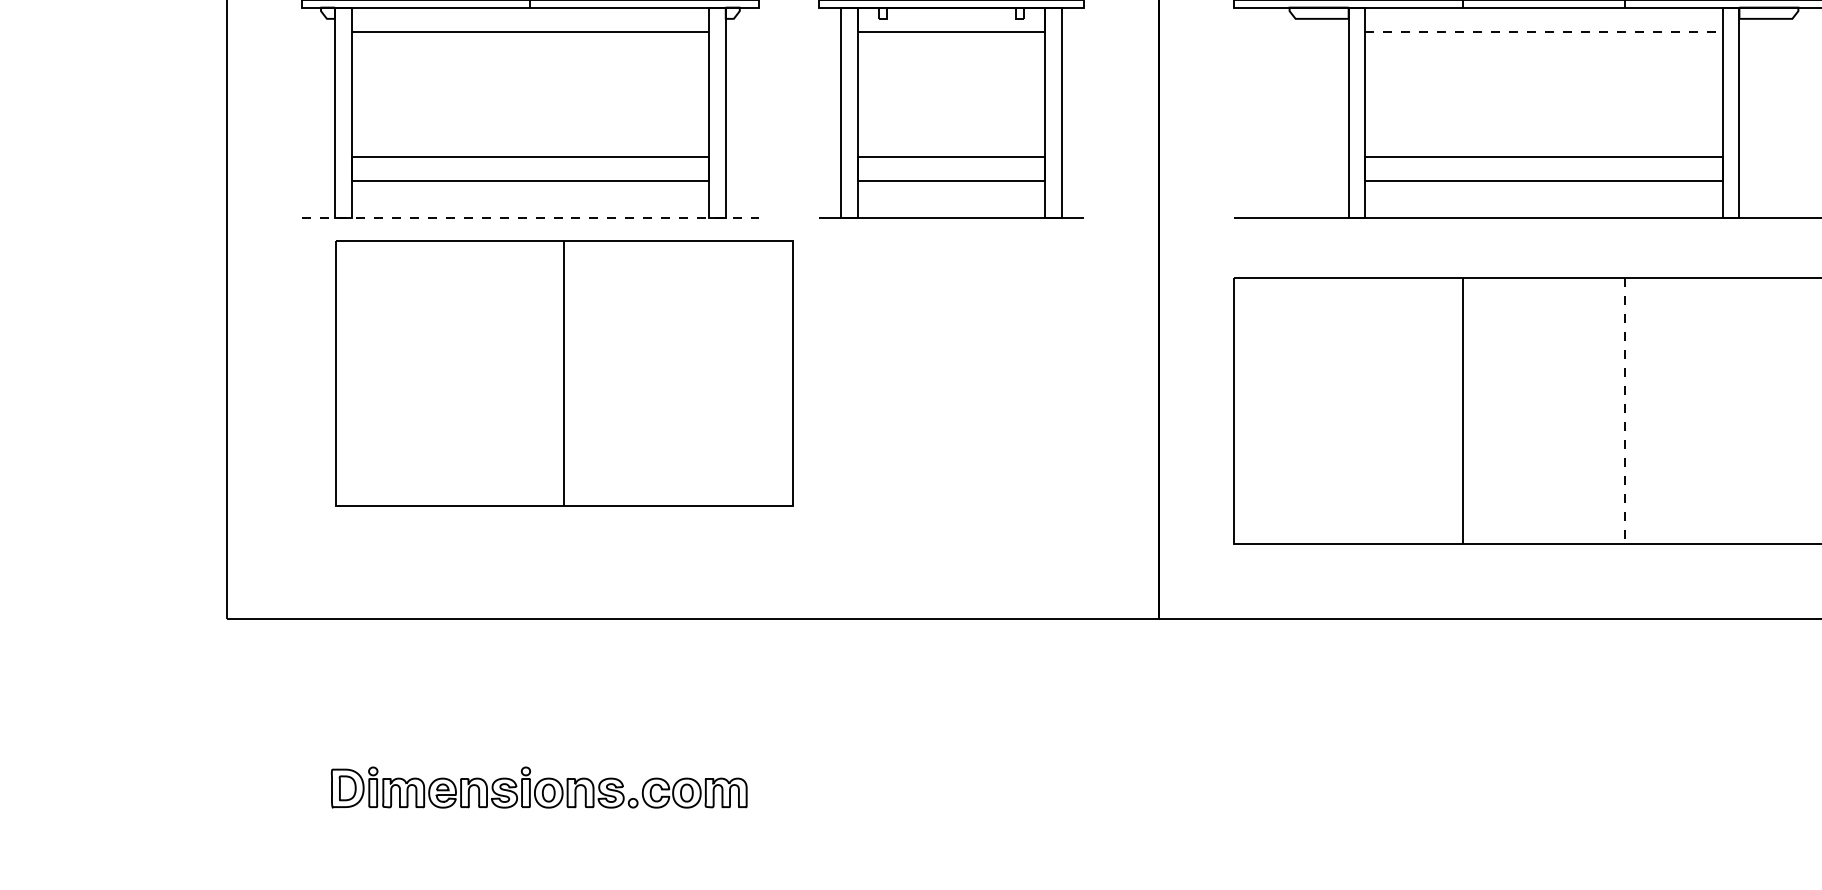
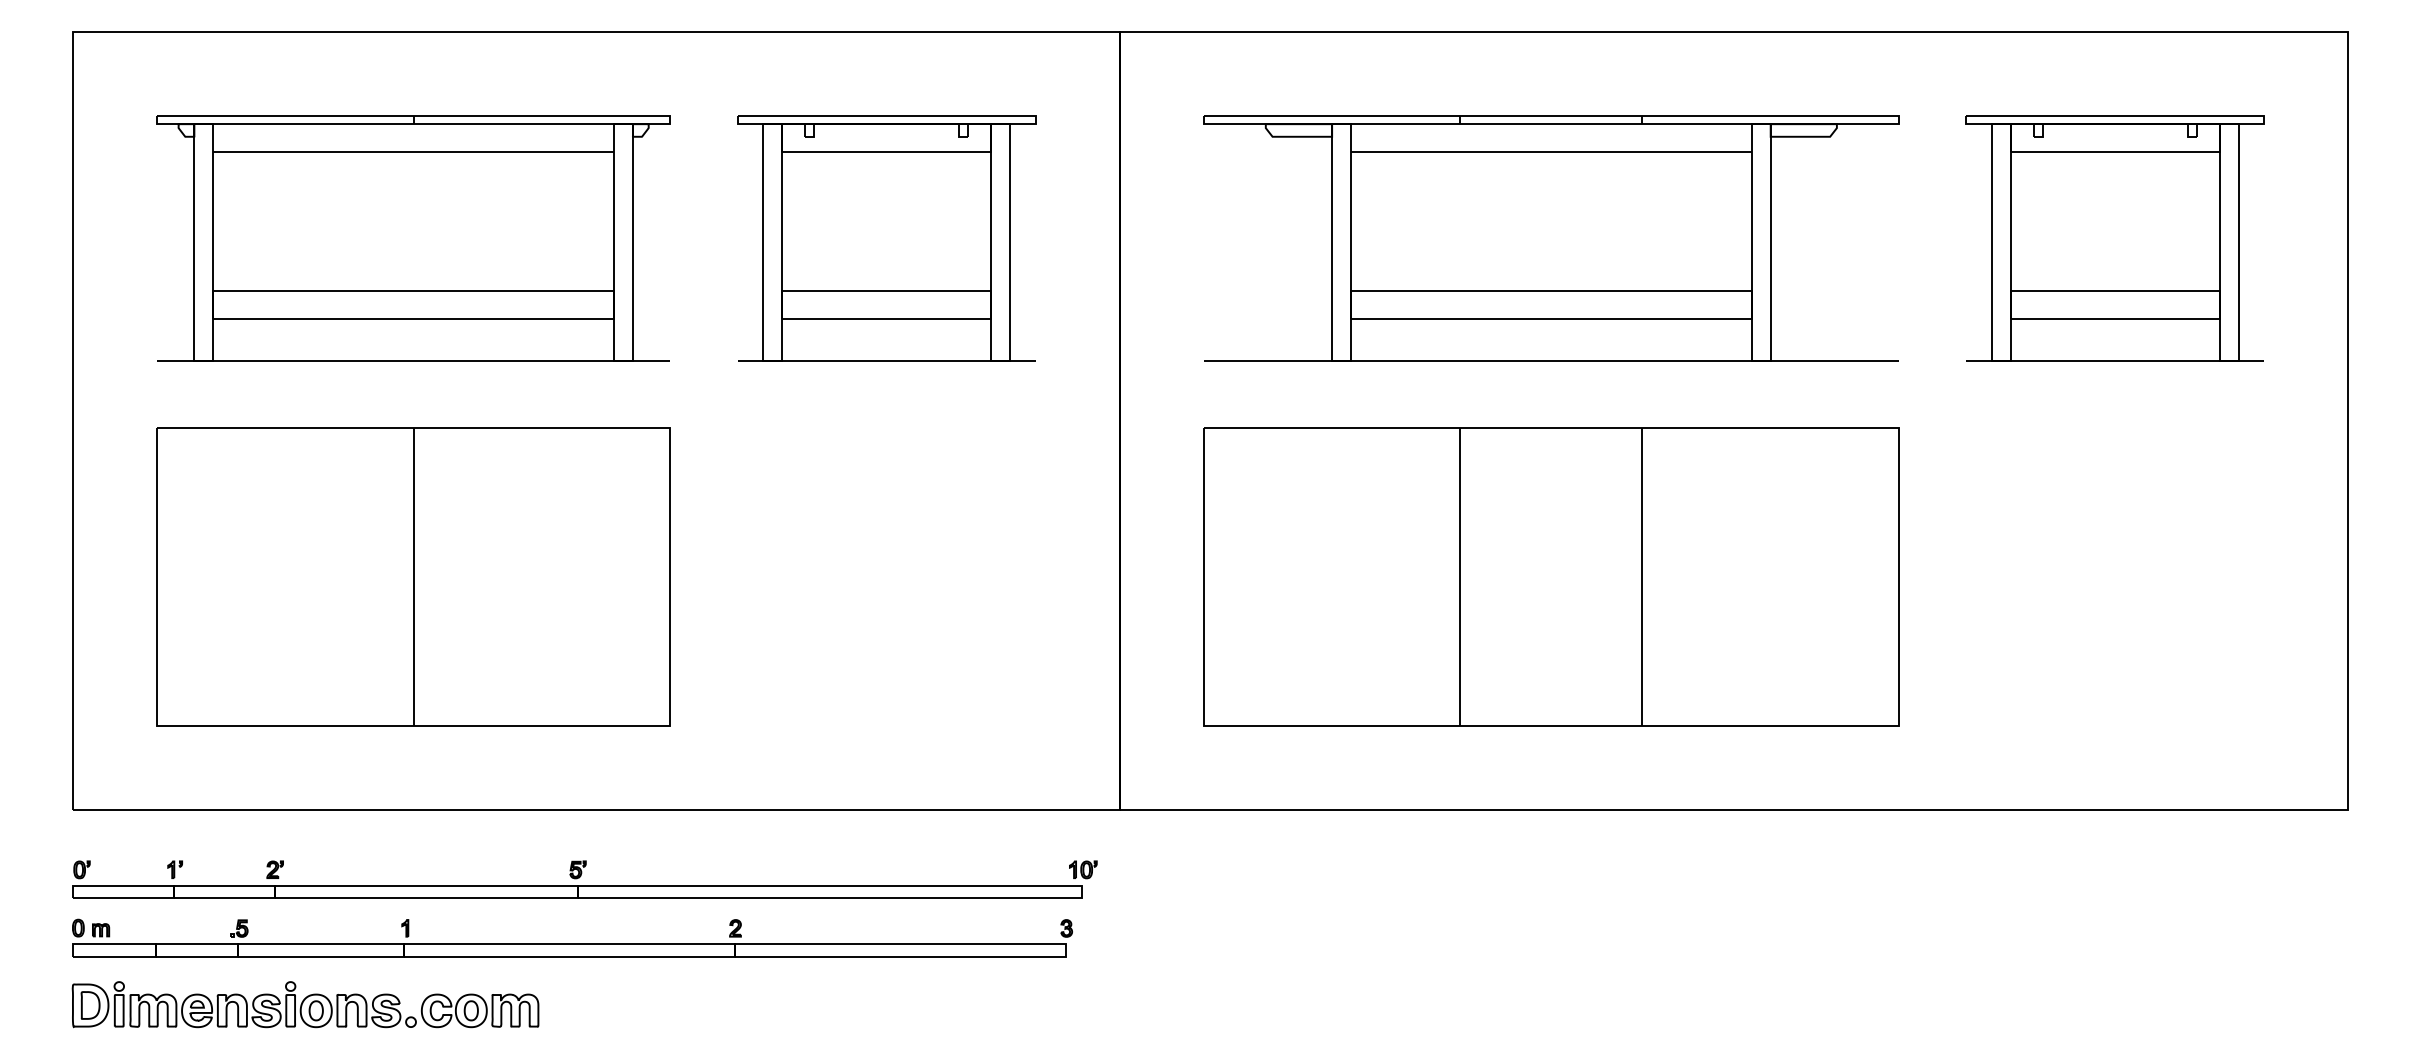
line: (1544, 31) -> (1551, 151), dashed -> solid
line: (530, 218) -> (413, 360), dashed -> solid
part: (564, 373) -> (413, 576), moved
line: (1625, 411) -> (1642, 577), dashed -> solid
part: (682, 680) -> (584, 879), added
part: (671, 732) -> (572, 937), added
part: (539, 787) -> (305, 1004), moved

